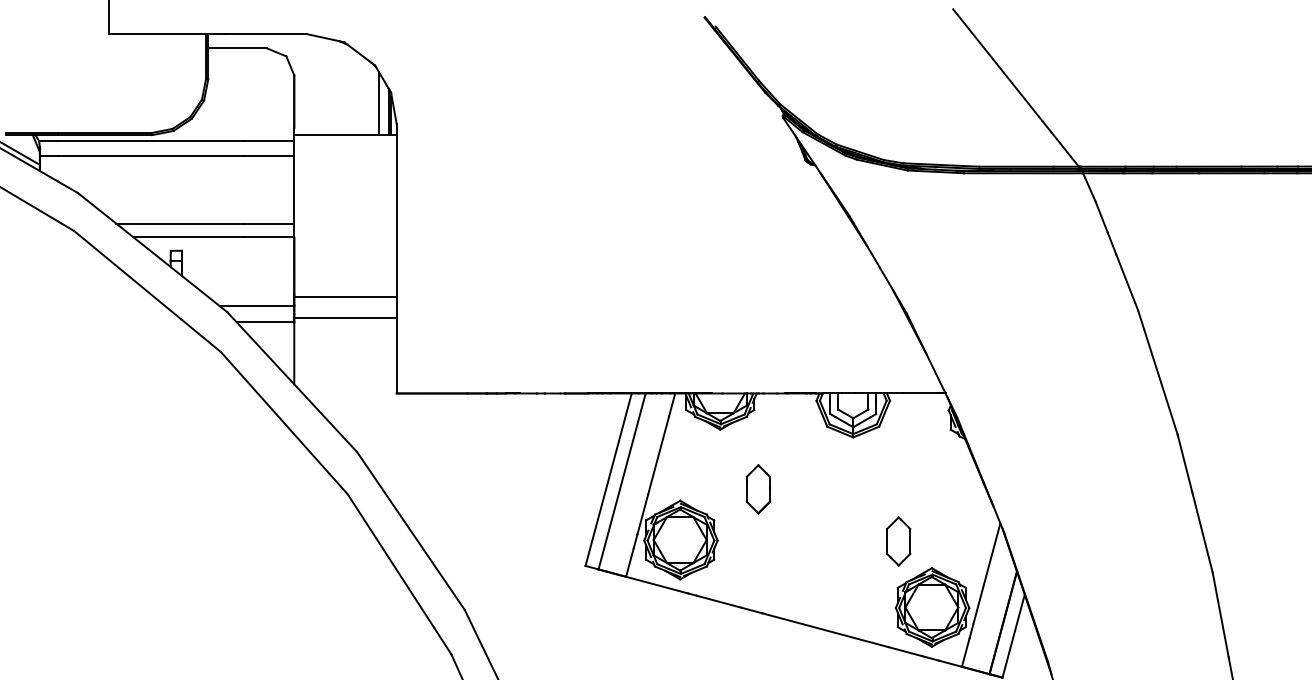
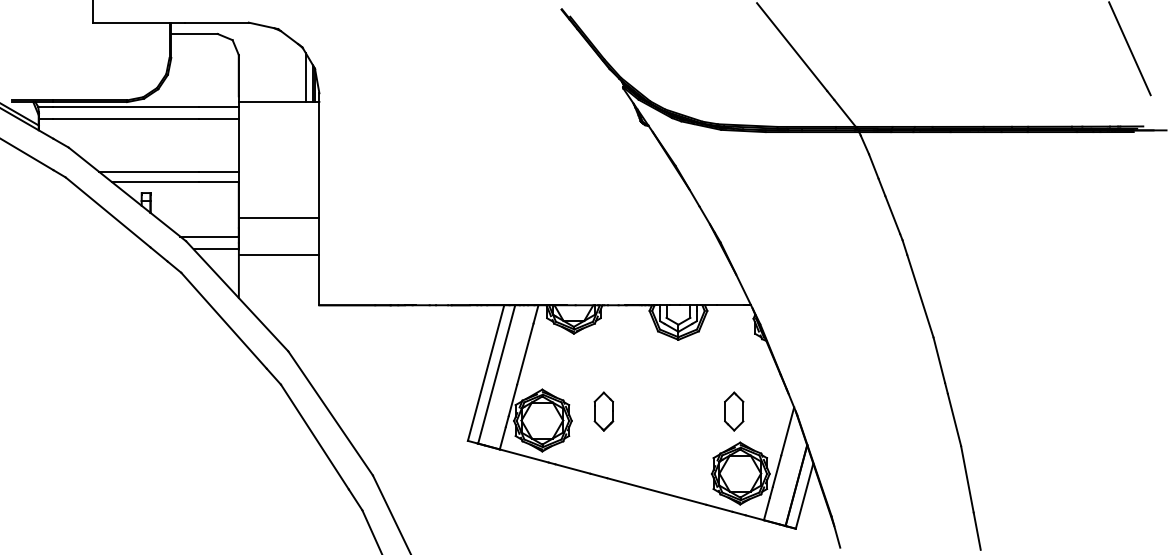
line: (344, 297) -> (278, 254), moved
line: (344, 318) -> (278, 218), moved
part: (757, 489) -> (603, 411), moved
part: (899, 541) -> (734, 411), moved

